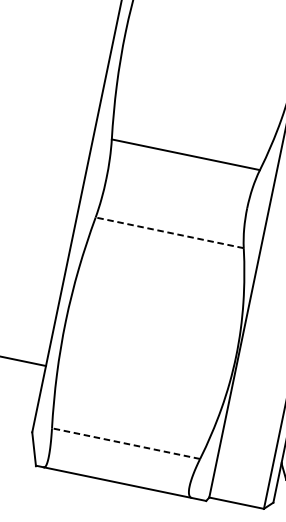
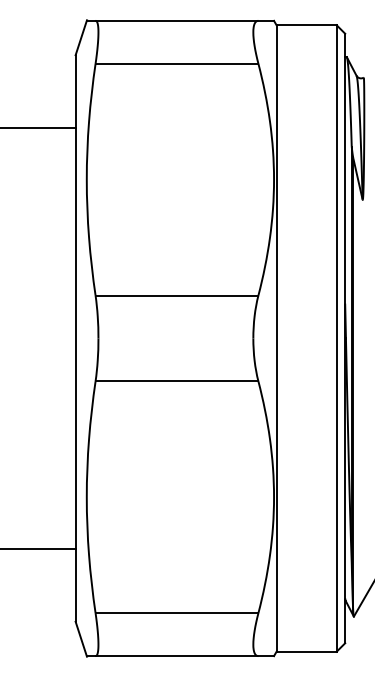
line: (169, 232) -> (176, 381), dashed -> solid
line: (125, 443) -> (176, 613), dashed -> solid

